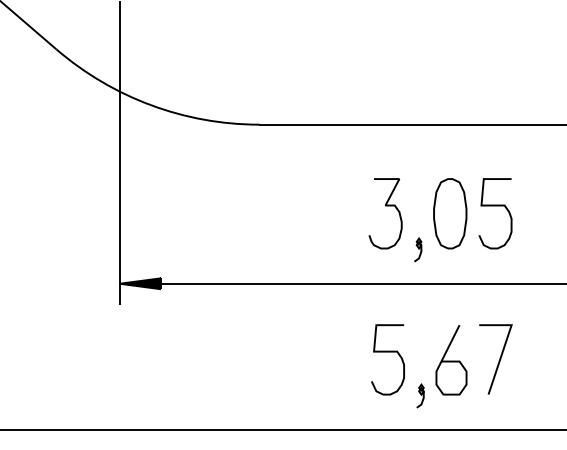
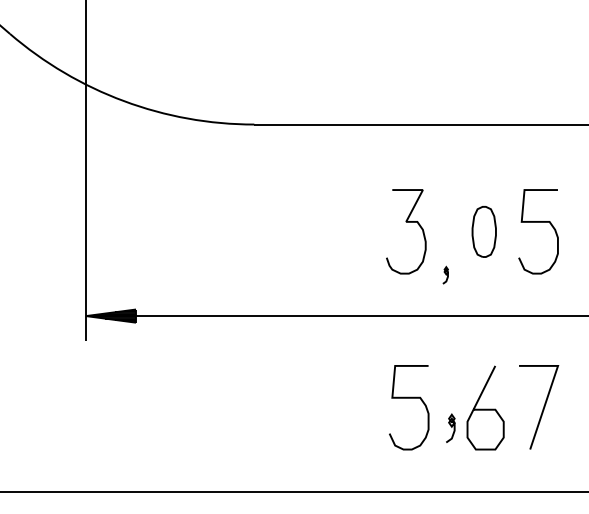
part: (450, 213) -> (484, 231), size x0.6
part: (418, 249) -> (445, 274), size x0.6
part: (420, 395) -> (450, 427), moved

